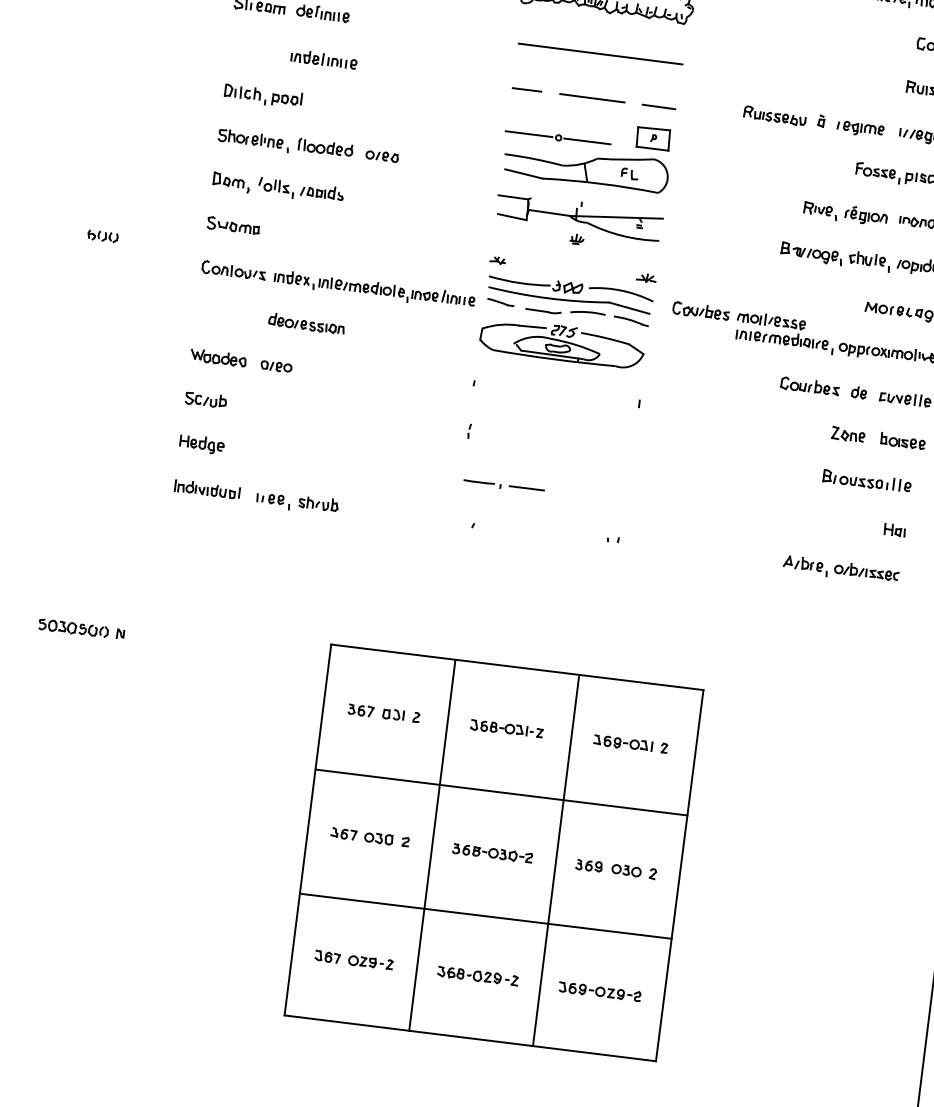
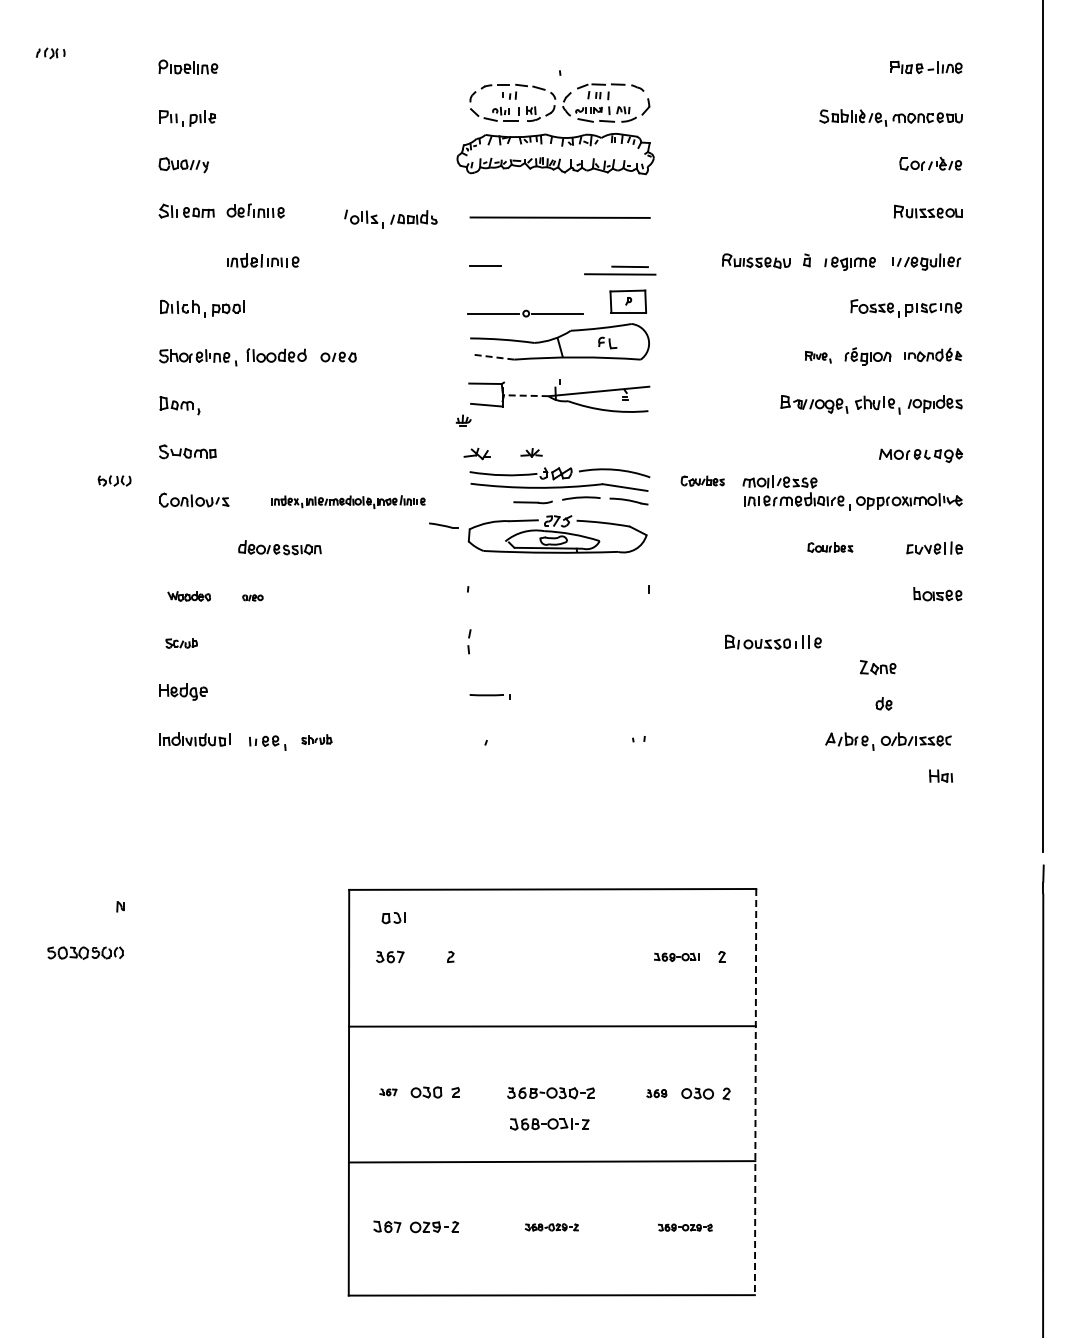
line: (592, 98) -> (620, 274), moved
line: (523, 174) -> (493, 357), solid -> dashed
part: (300, 190) -> (390, 218), moved
part: (821, 210) -> (818, 356), size x0.7
line: (548, 212) -> (525, 395), solid -> dashed
part: (102, 236) -> (114, 480), moved
part: (576, 239) -> (463, 420), moved
part: (497, 260) -> (476, 453), size x1.6
part: (646, 277) -> (531, 452), moved
part: (374, 289) -> (348, 501), size x0.7
line: (500, 302) -> (443, 525), moved
part: (700, 310) -> (702, 480), size x0.7
part: (217, 358) -> (188, 596), size x0.7
part: (276, 366) -> (252, 597), size x0.6
part: (810, 386) -> (830, 547), size x0.7
part: (858, 392) -> (883, 703), moved
part: (205, 400) -> (181, 643), size x0.7
part: (469, 431) -> (469, 641), size x1.6
part: (847, 434) -> (877, 667), moved
part: (867, 480) -> (773, 641), moved
line: (526, 488) -> (538, 695), removed
part: (318, 503) -> (316, 739), size x0.7
part: (894, 529) -> (940, 775), moved
part: (73, 627) -> (85, 952), moved
part: (393, 715) -> (393, 918), moved
part: (506, 729) -> (549, 1124), moved
part: (622, 743) -> (676, 957), size x0.7
part: (344, 834) -> (388, 1092), size x0.6
line: (432, 845) -> (485, 1092), removed
line: (556, 860) -> (620, 1092), removed
part: (588, 865) -> (656, 1093), size x0.7
line: (679, 876) -> (755, 1092), solid -> dashed
part: (477, 976) -> (551, 1227), size x0.6
part: (600, 991) -> (685, 1227), size x0.6

